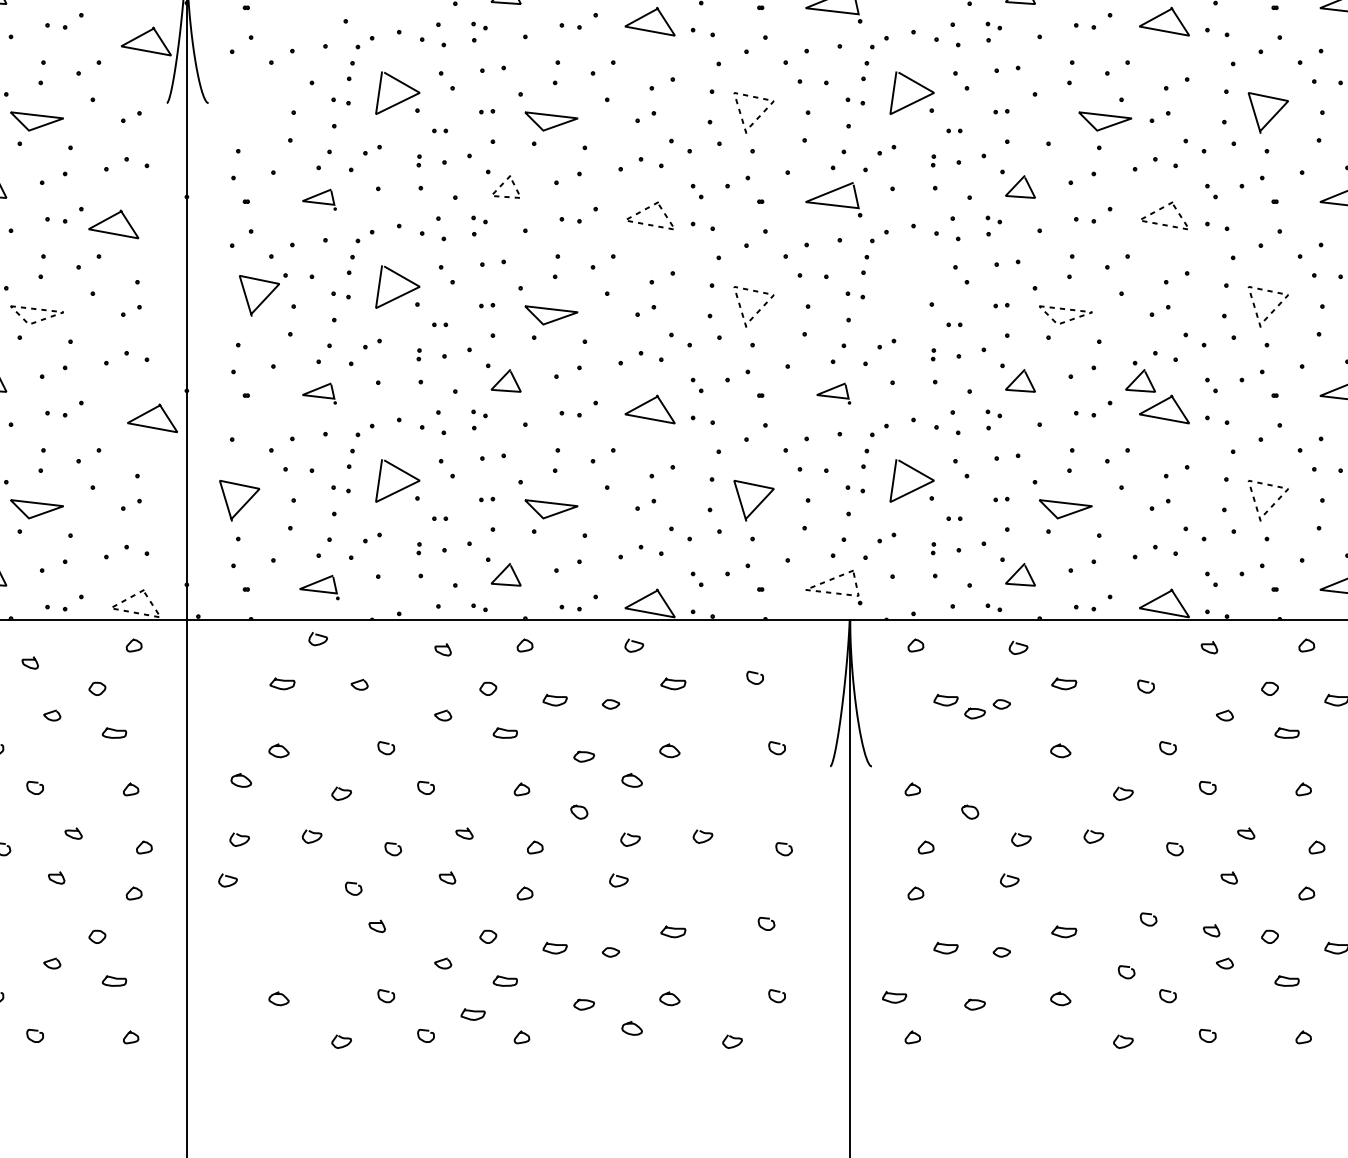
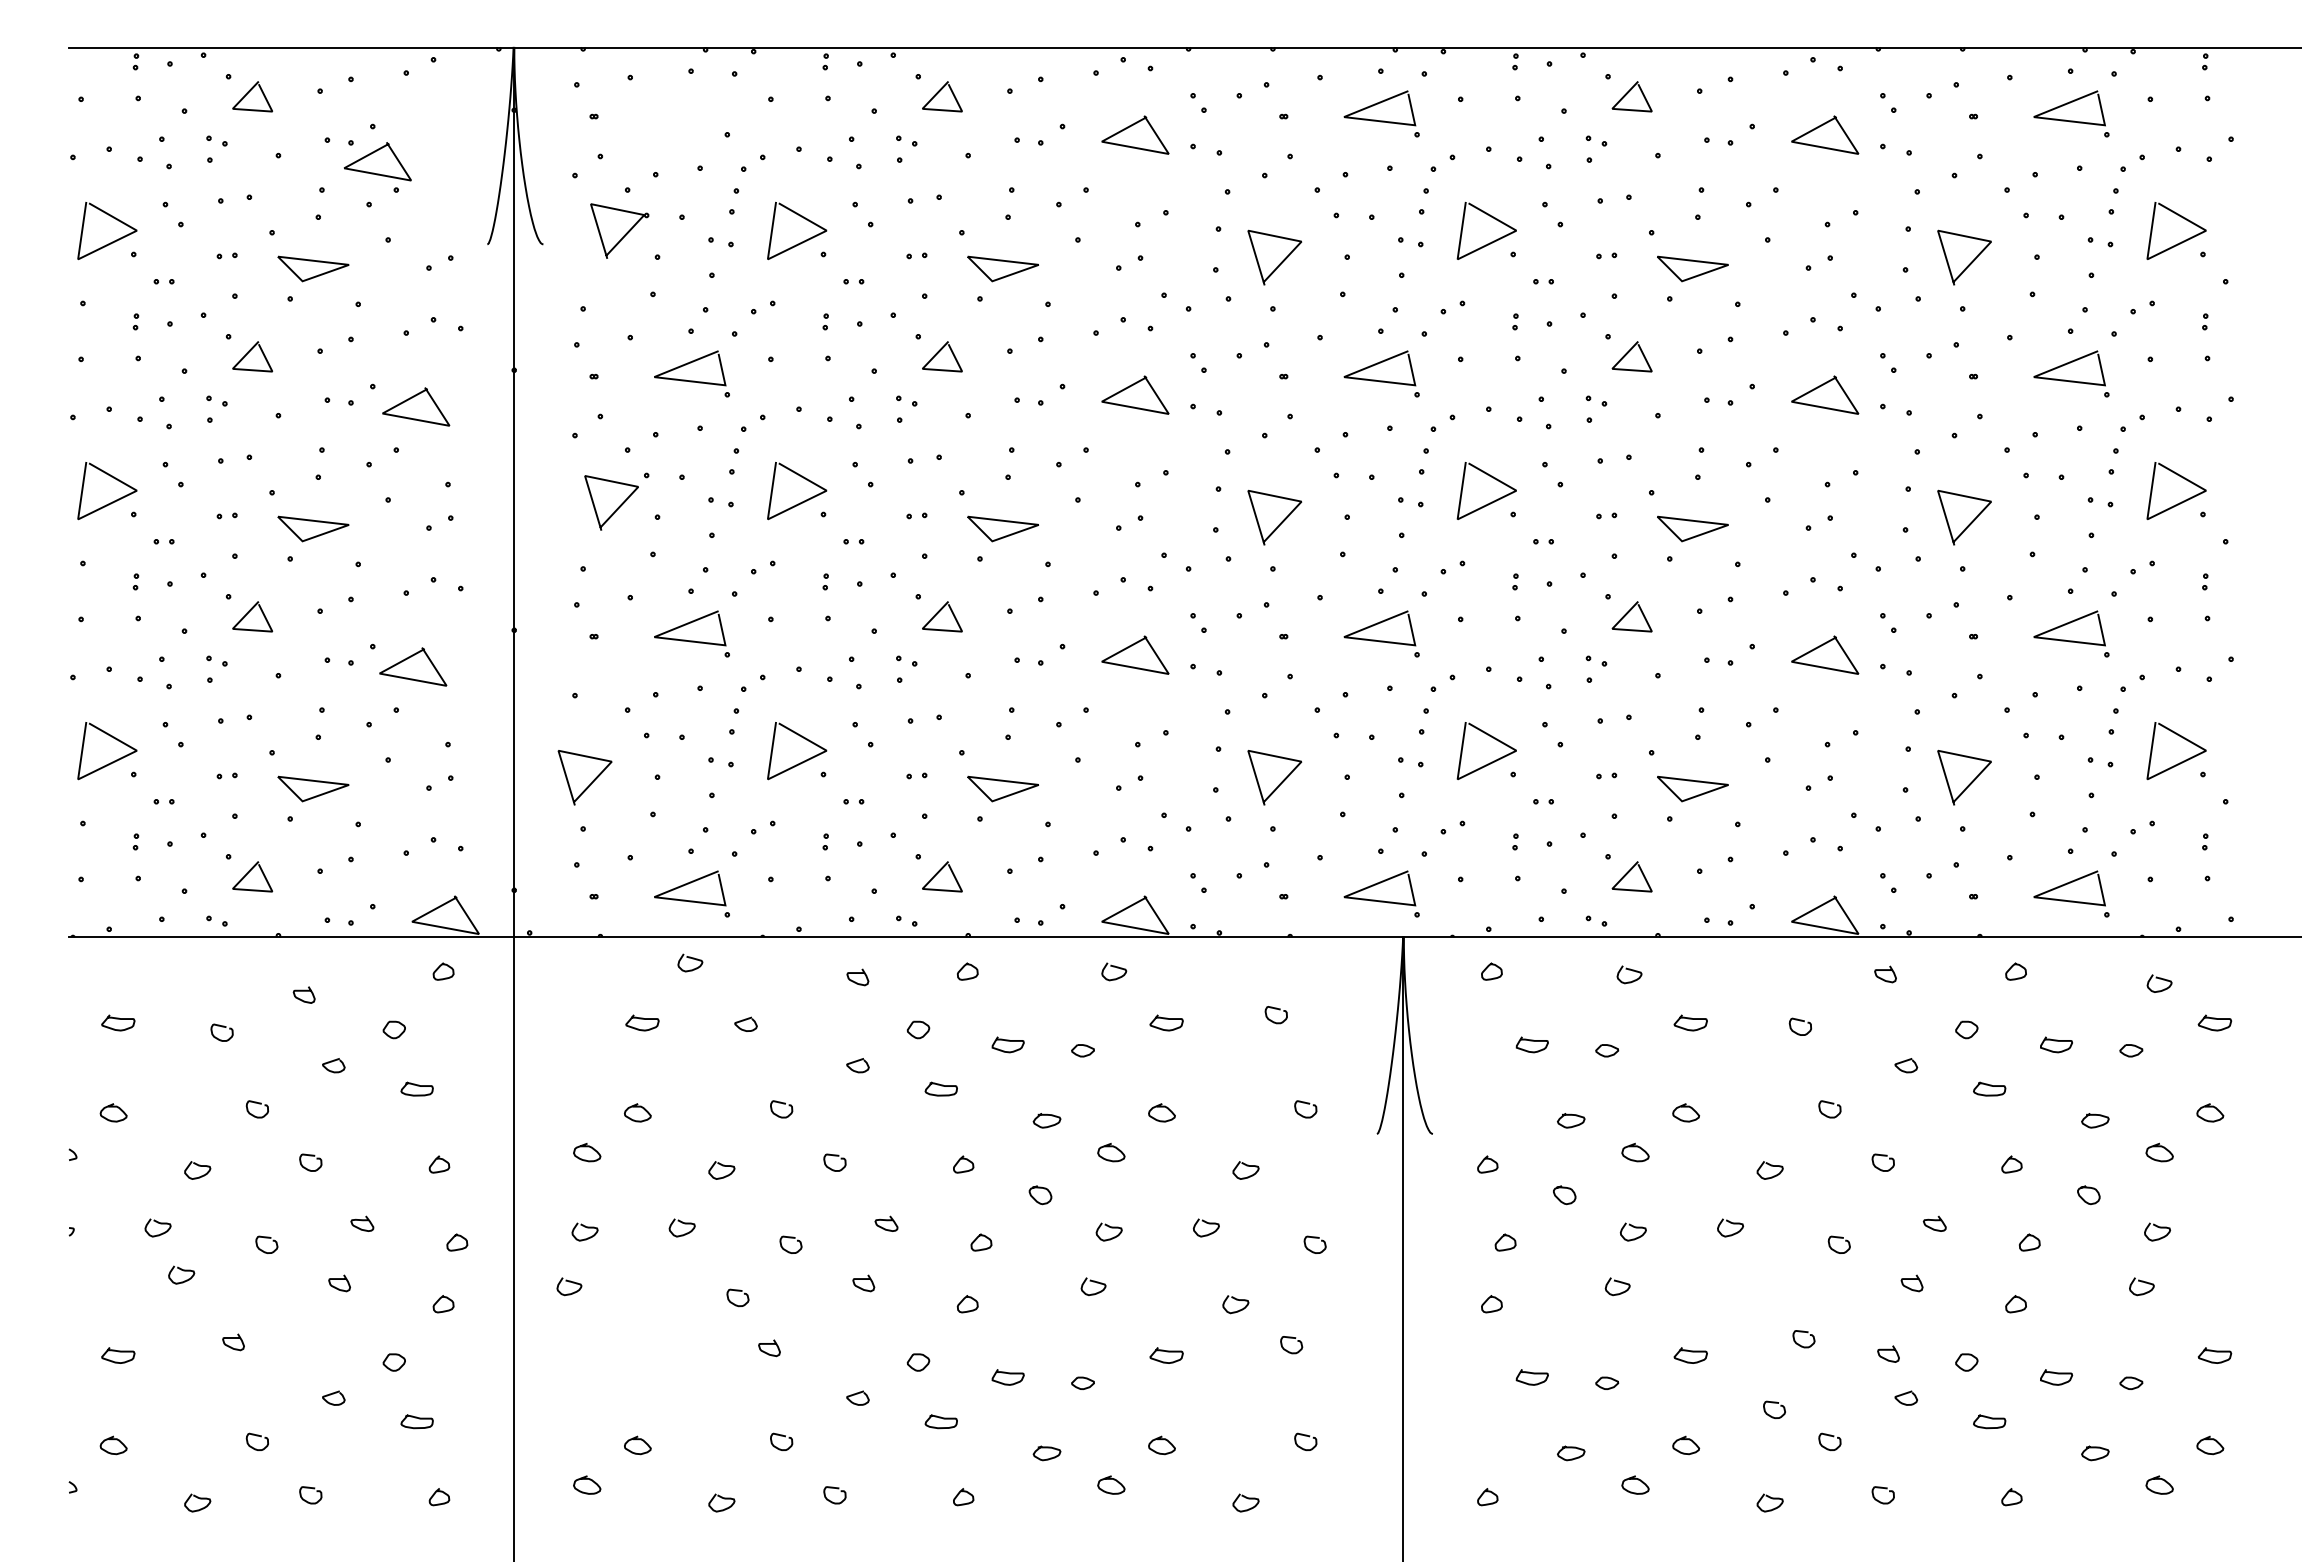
line: (143, 35) -> (373, 153), moved
part: (265, 92) -> (619, 230), added
line: (753, 97) -> (1274, 236), dashed -> solid
part: (1105, 121) -> (1692, 268), moved
line: (503, 197) -> (939, 370), dashed -> solid
part: (319, 199) -> (691, 373), size x1.67
line: (647, 224) -> (1132, 407), dashed -> solid
line: (1162, 224) -> (1822, 407), dashed -> solid
line: (753, 291) -> (1274, 496), dashed -> solid
line: (1268, 291) -> (1964, 496), dashed -> solid
line: (915, 294) -> (1491, 501), added
line: (58, 314) -> (342, 527), dashed -> solid
line: (1087, 314) -> (1722, 527), dashed -> solid
line: (1137, 378) -> (1789, 613), removed
part: (319, 393) -> (691, 633), size x1.67
part: (833, 393) -> (1381, 633), size x1.67
line: (149, 411) -> (409, 658), moved
line: (1268, 485) -> (1964, 756), dashed -> solid
part: (319, 587) -> (691, 893), size x1.43
line: (818, 591) -> (1361, 899), dashed -> solid
line: (134, 612) -> (443, 927), dashed -> solid
curve: (975, 709) -> (1571, 1115), moved
curve: (1022, 776) -> (1635, 1147), added
curve: (732, 790) -> (1246, 1166), added
curve: (725, 890) -> (1236, 1300), added
curve: (894, 995) -> (1463, 1440), removed
curve: (473, 1012) -> (898, 1463), removed
curve: (242, 1024) -> (589, 1480), added
curve: (1022, 1024) -> (1635, 1479), added

